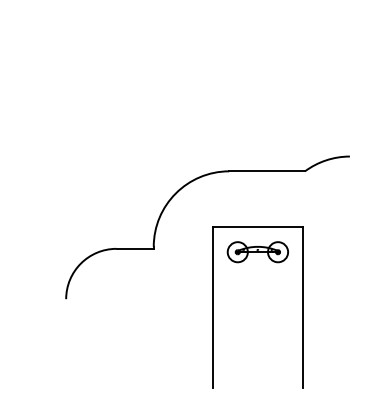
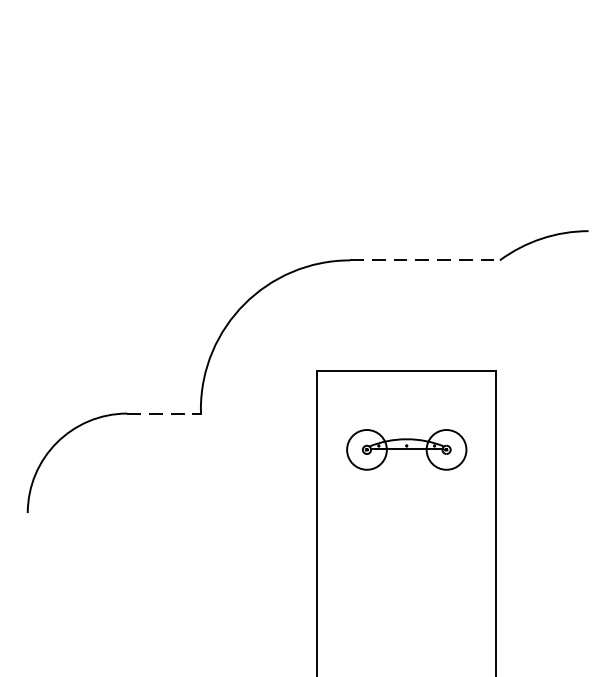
line: (267, 171) -> (425, 260), solid -> dashed
line: (135, 248) -> (164, 412), solid -> dashed
part: (257, 252) -> (405, 450), moved

